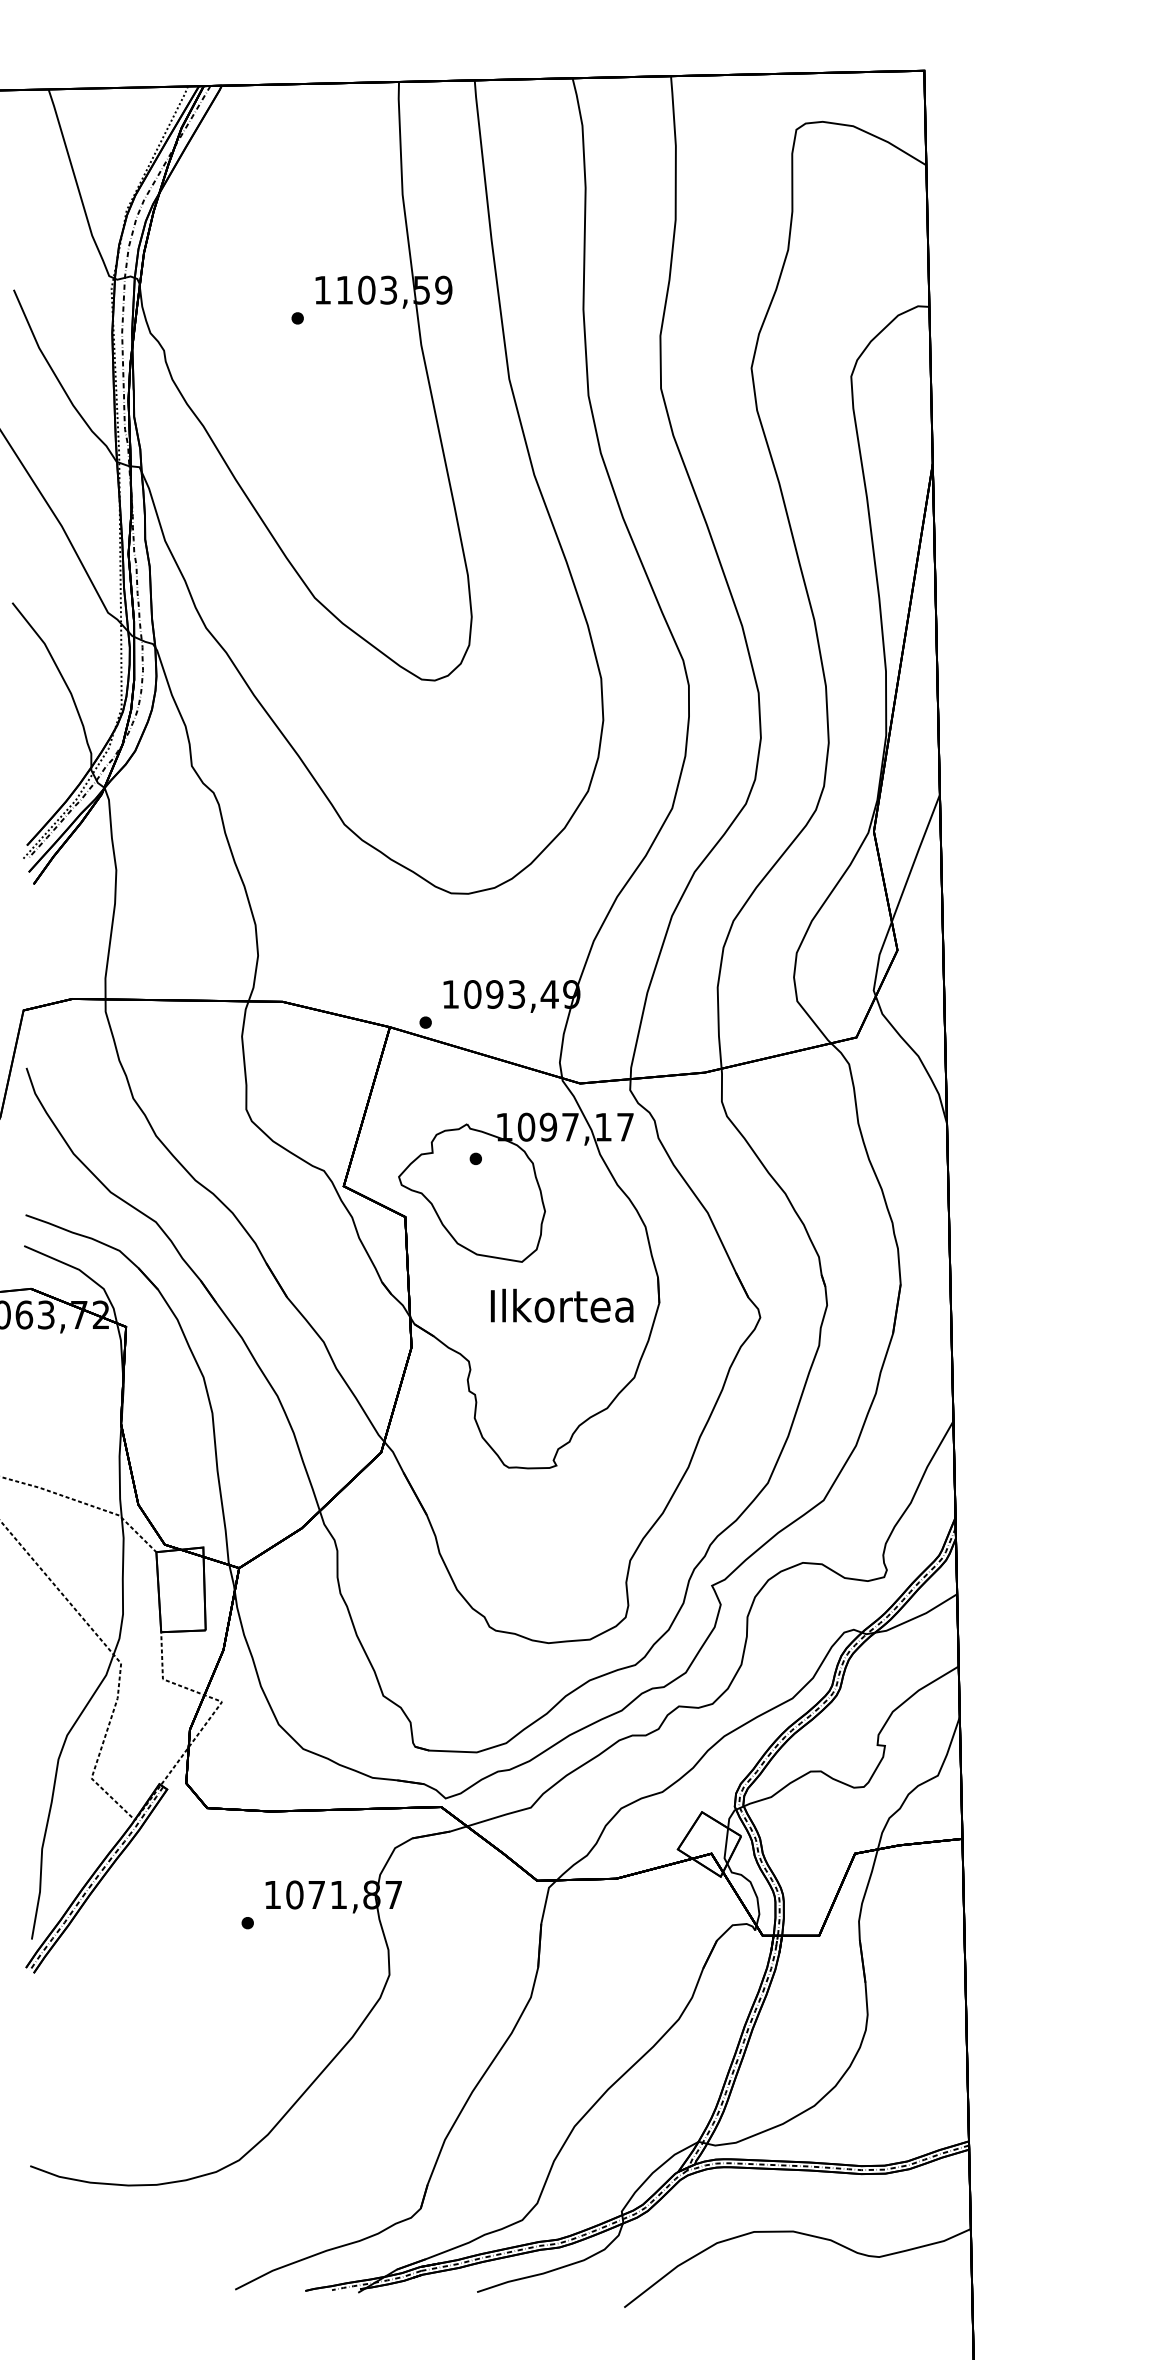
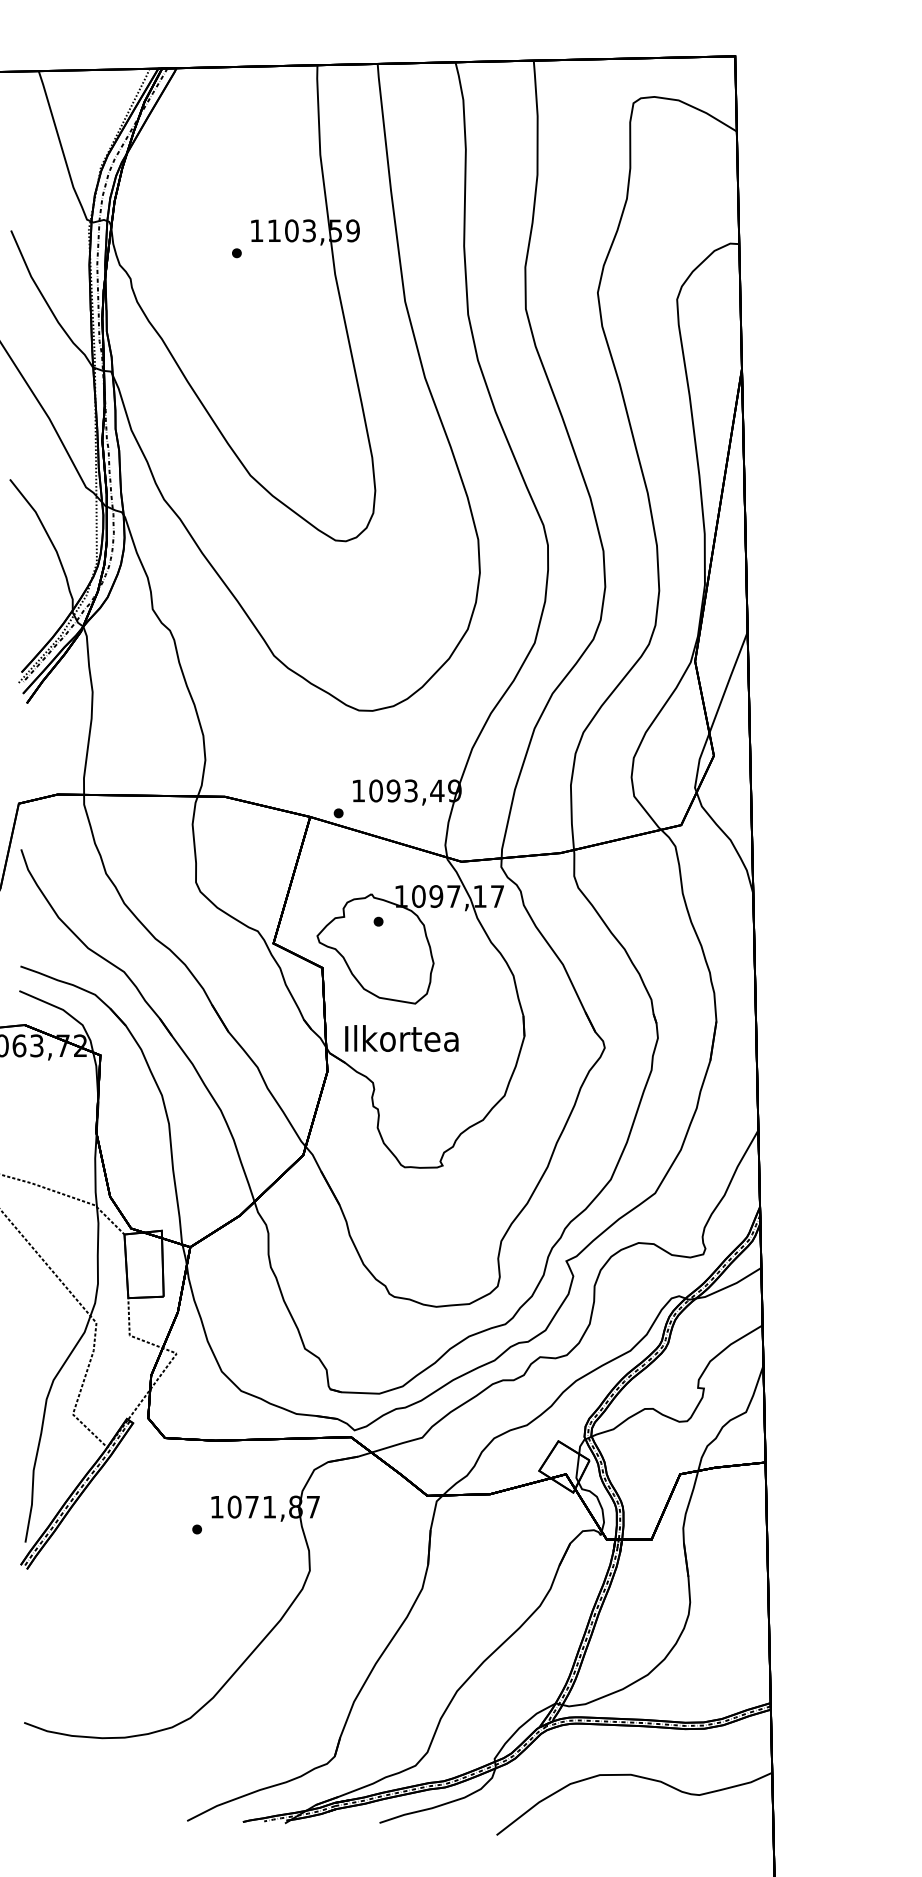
text: (562, 1305) -> (402, 1038), moved

